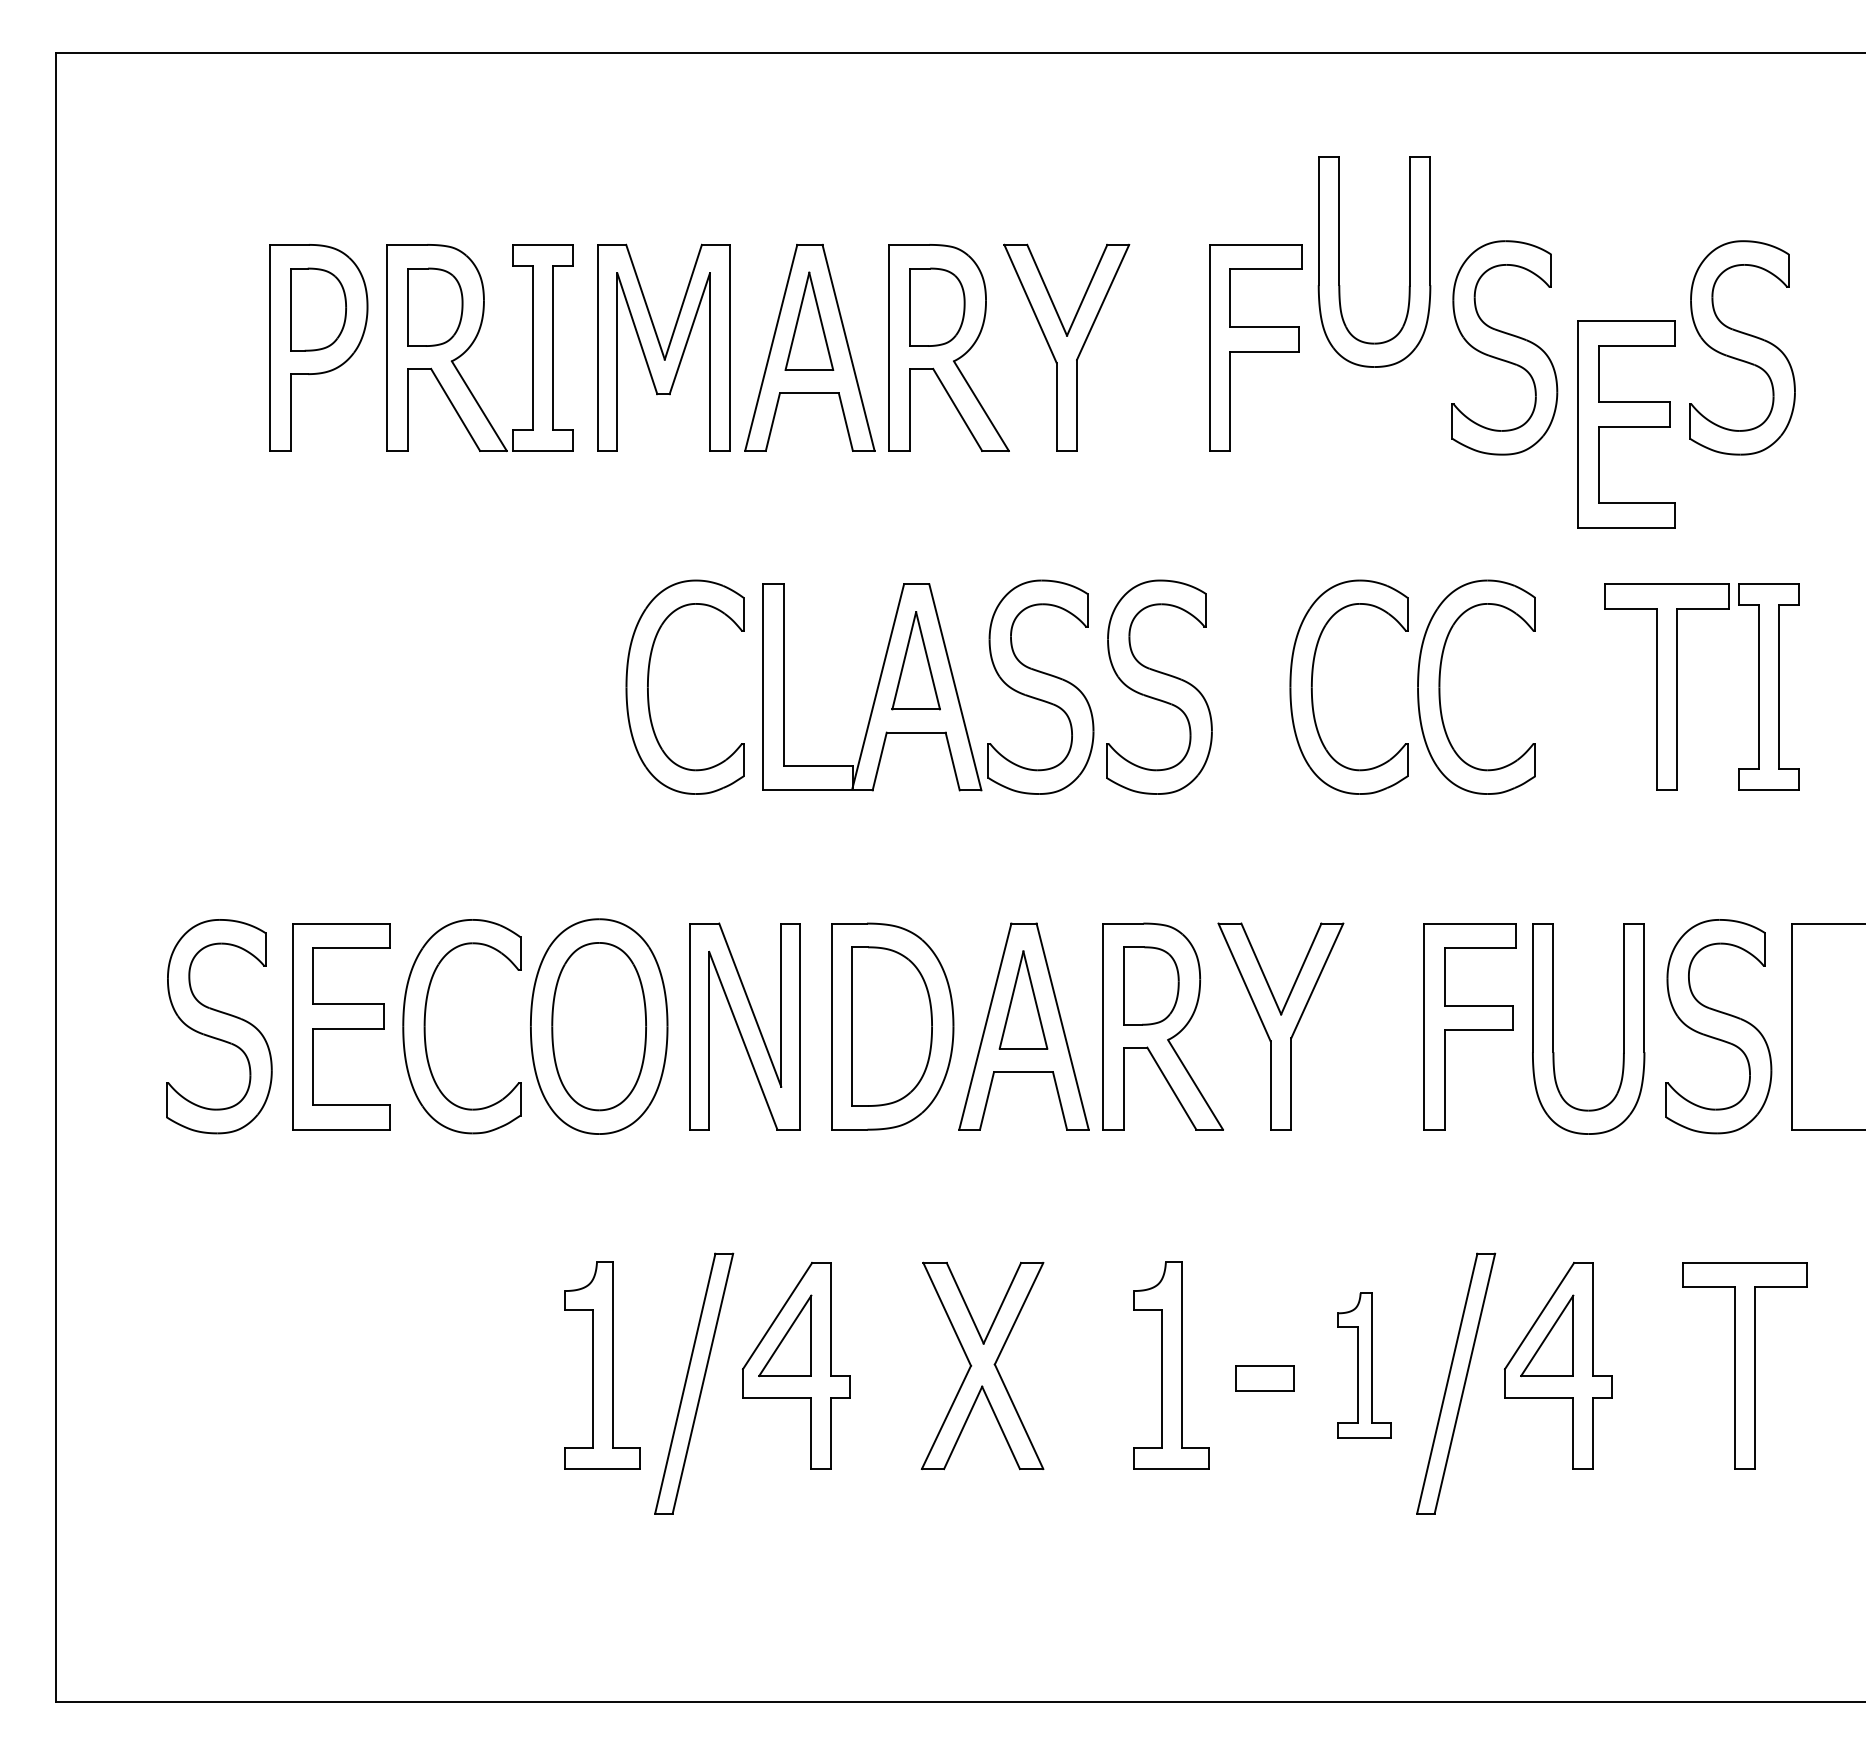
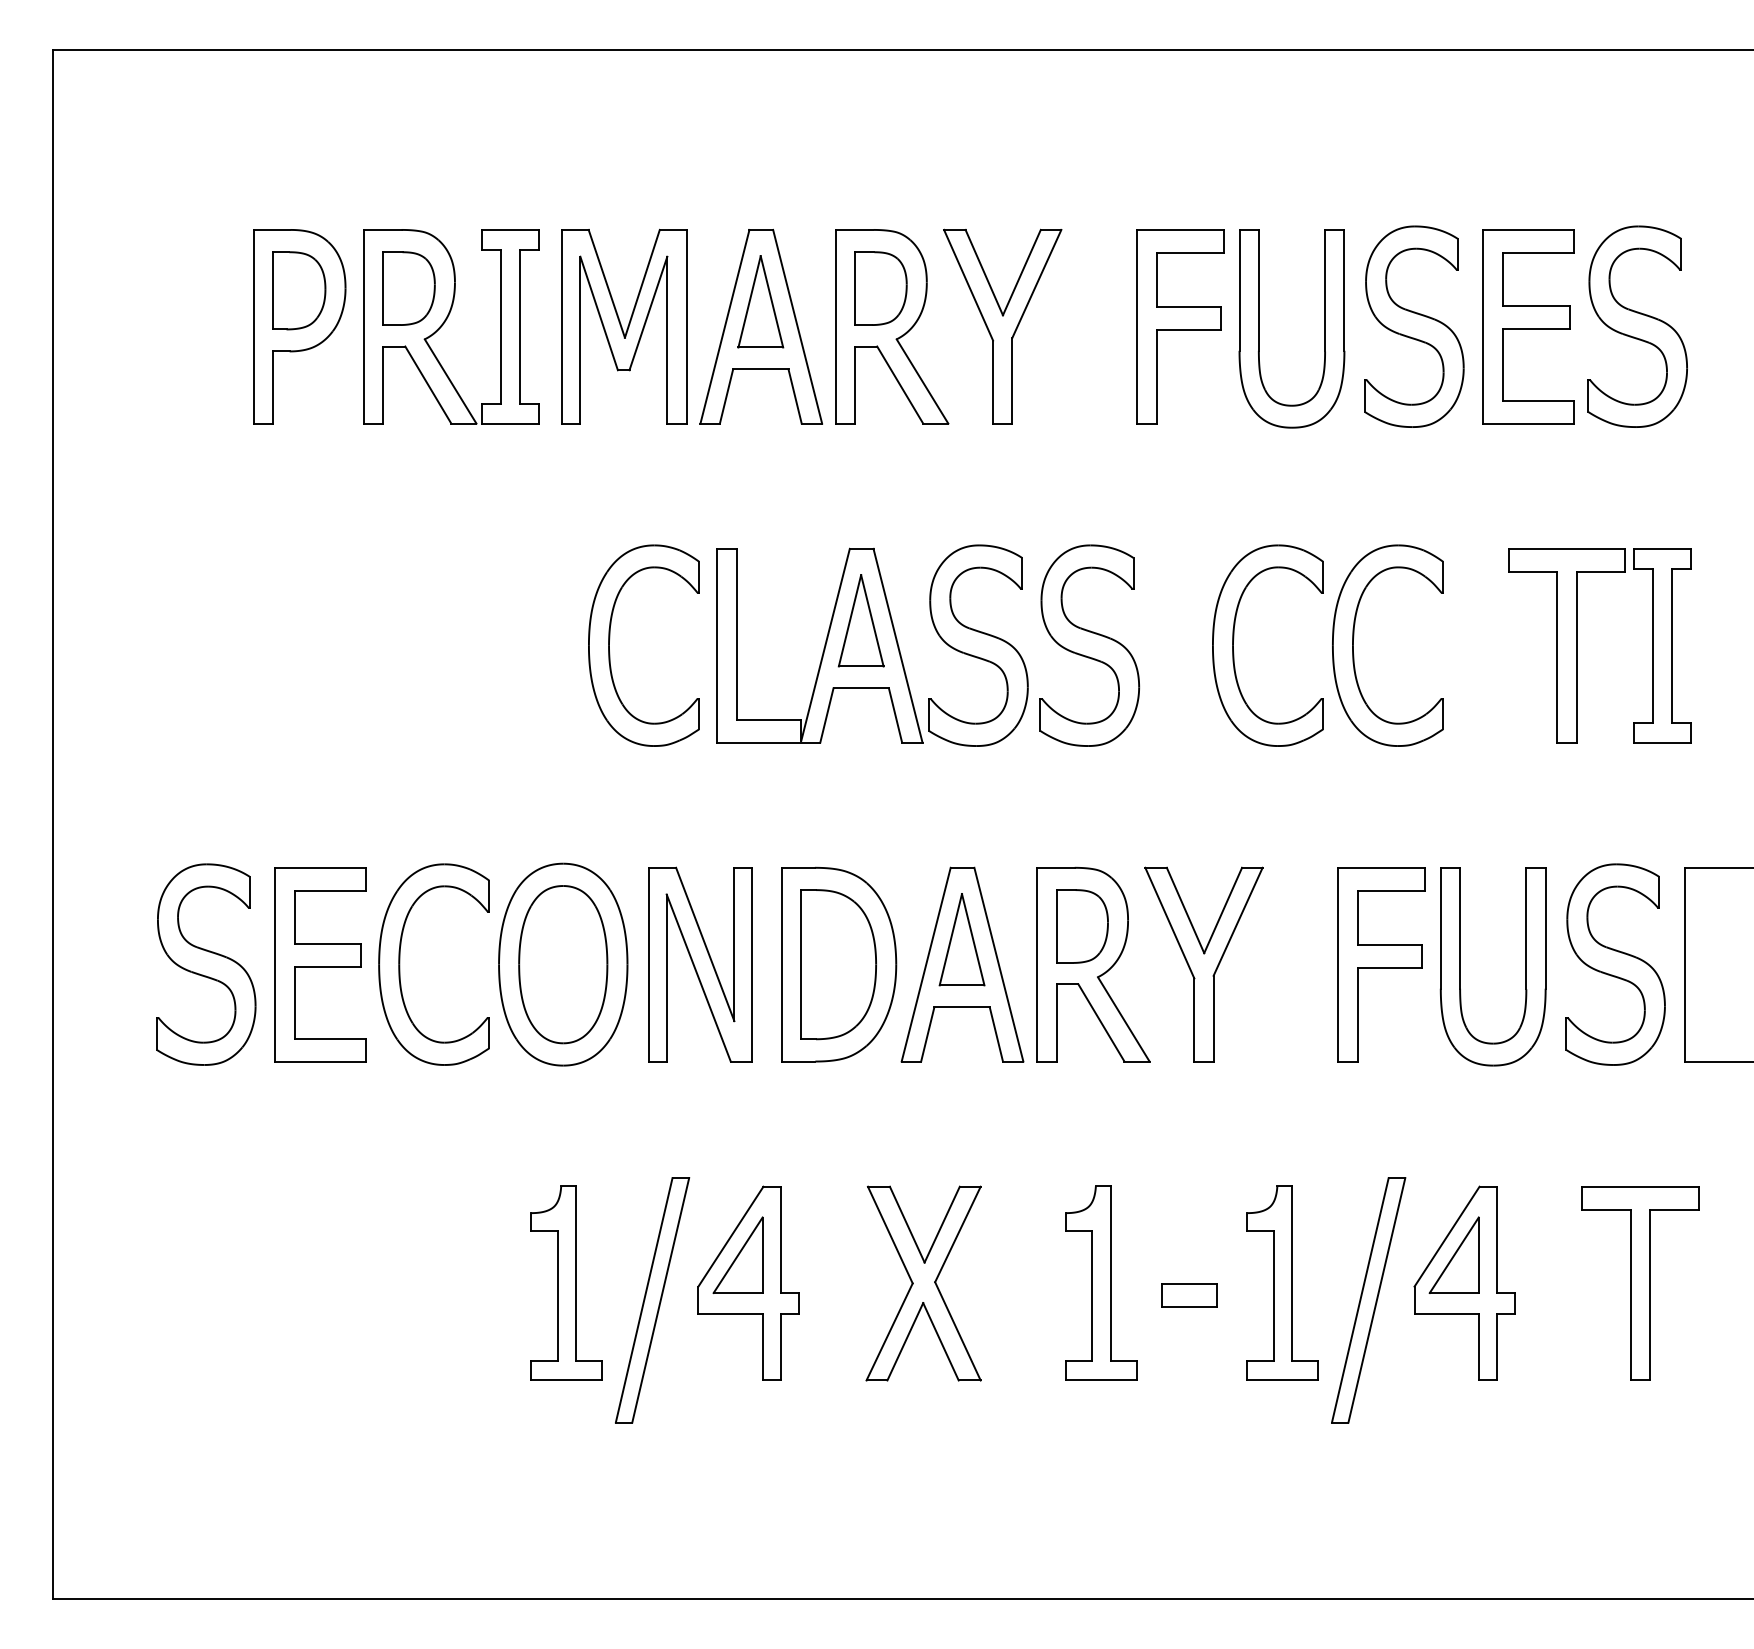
part: (1339, 261) -> (1259, 328), moved
part: (1626, 424) -> (1528, 326), moved
part: (1364, 1364) -> (1282, 1282), size x1.43

